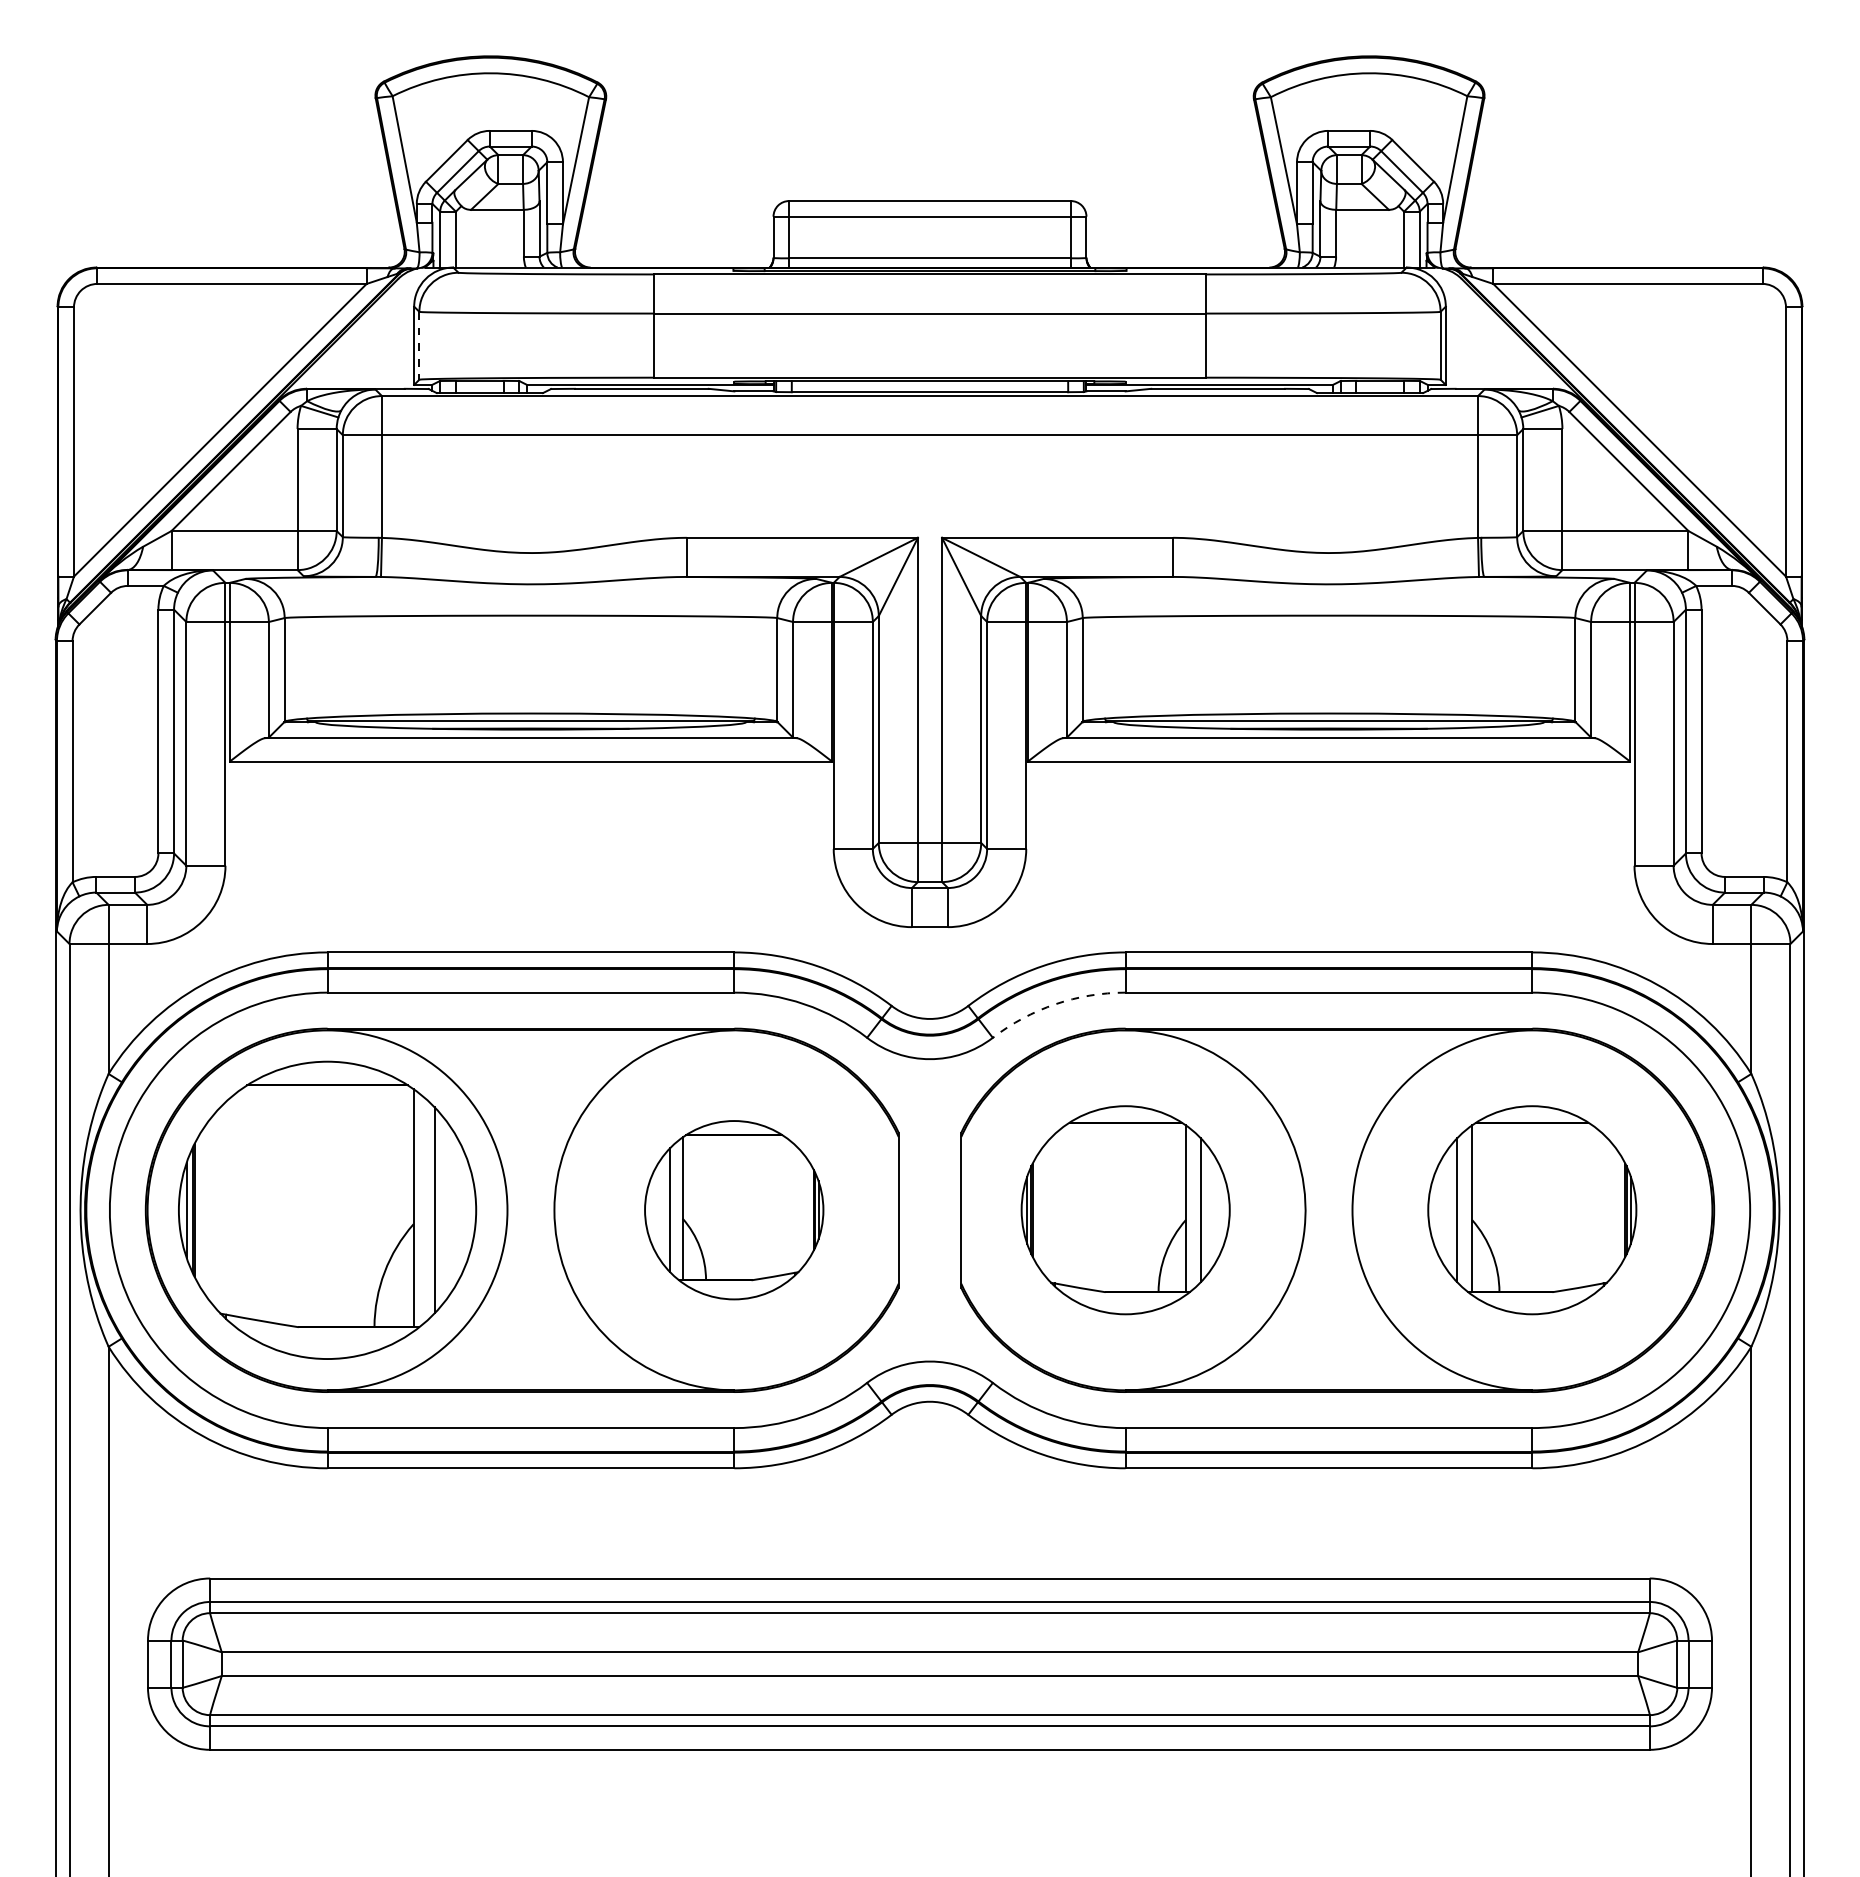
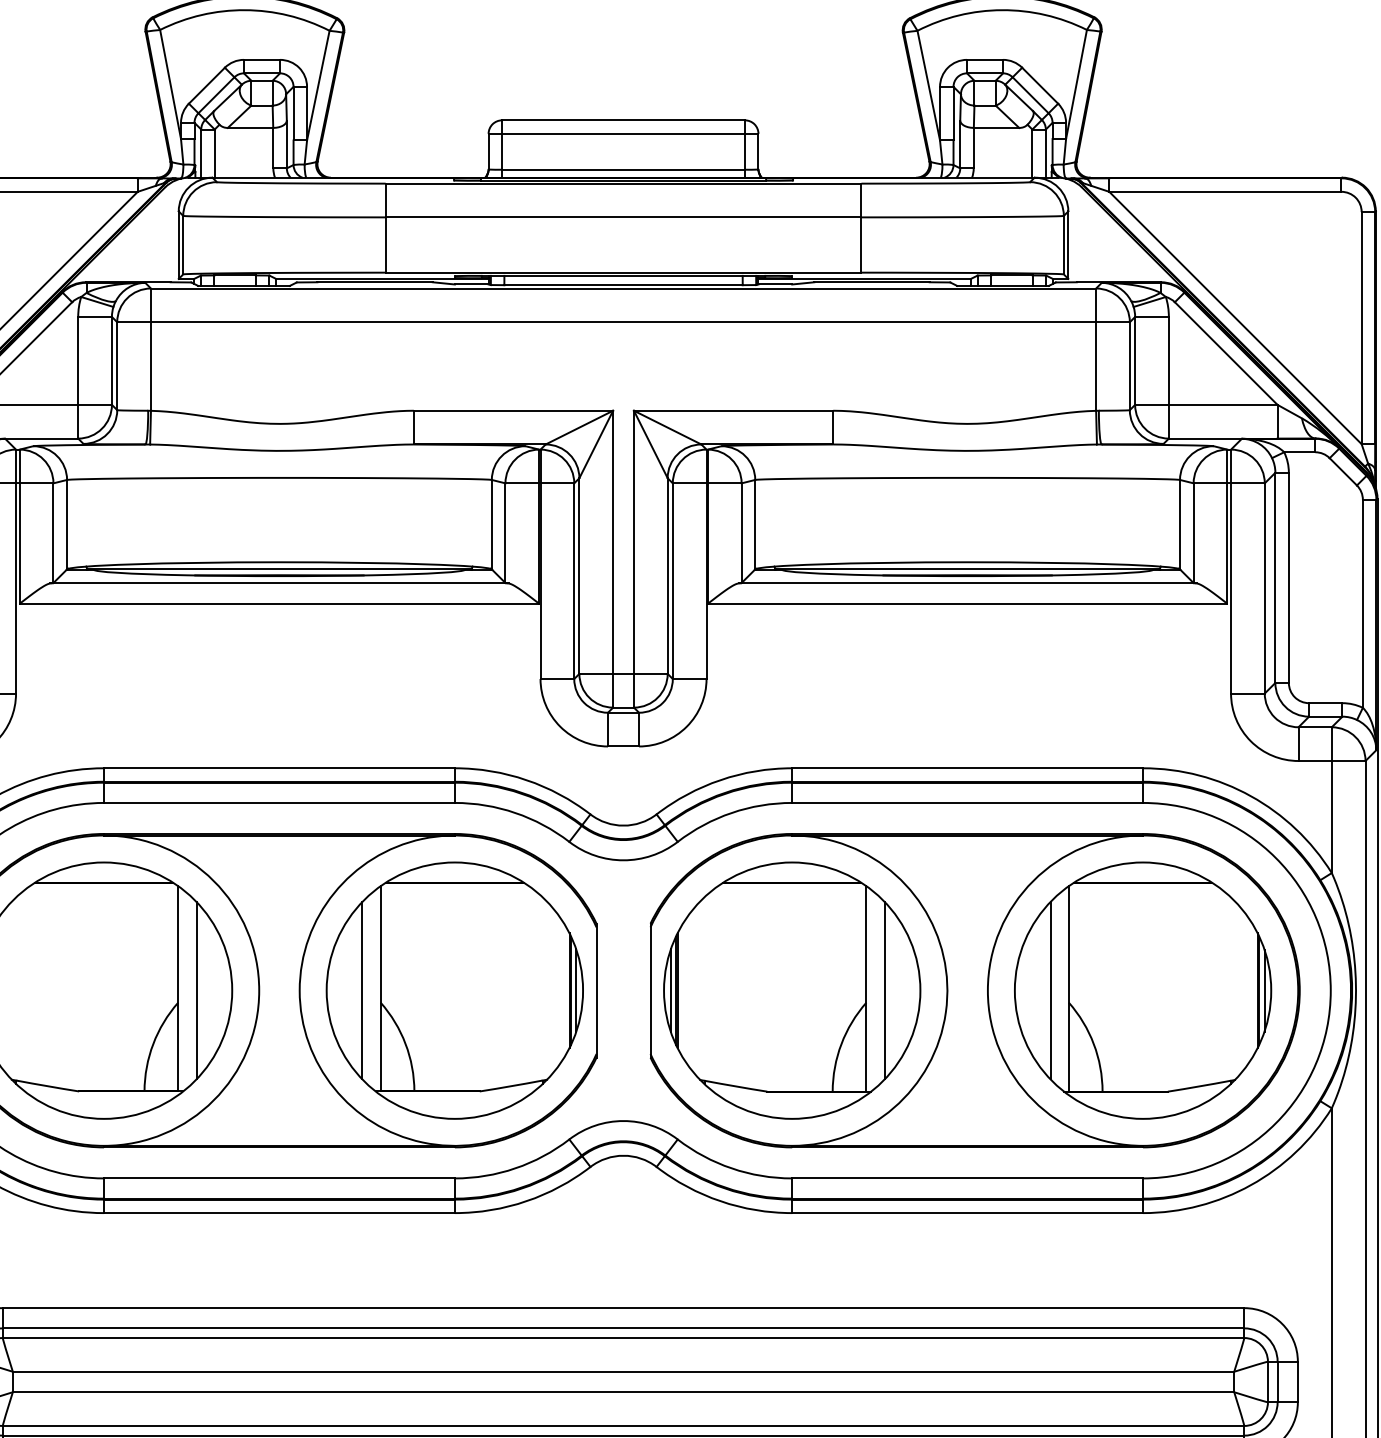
line: (419, 345) -> (183, 244), dashed -> solid
arc: (1055, 1004) -> (731, 813), dashed -> solid
part: (733, 1209) -> (454, 989), size x1.67
part: (1125, 1209) -> (792, 989), size x1.43
part: (1531, 1209) -> (1142, 989), size x1.43

